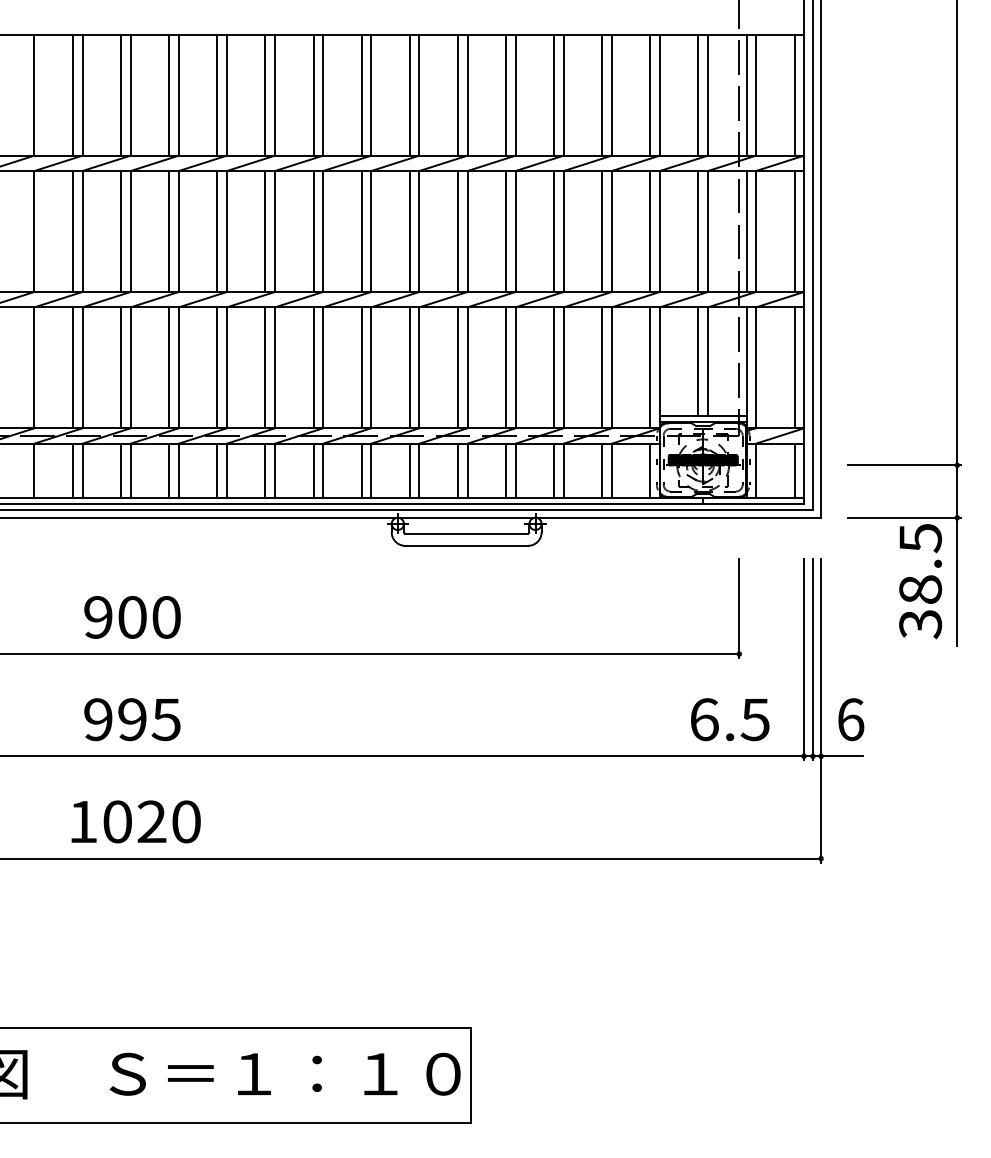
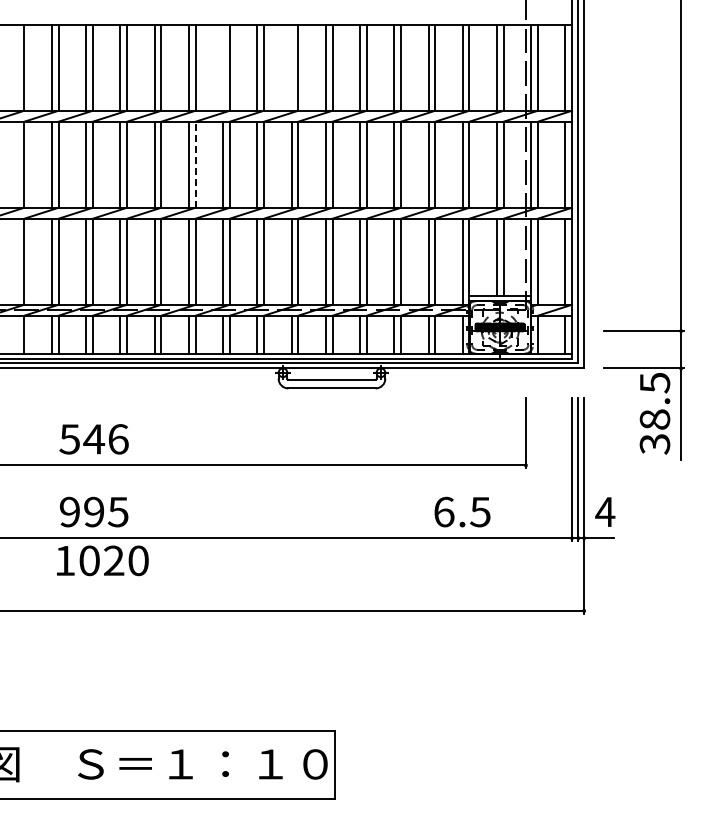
line: (314, 94) -> (223, 67), removed
line: (409, 94) -> (291, 67), removed
line: (274, 231) -> (195, 164), solid -> dashed
text: (131, 617) -> (93, 439), 900 -> 546
text: (730, 718) -> (462, 511), moved
text: (851, 718) -> (605, 511), 6 -> 4
text: (135, 821) -> (102, 560), moved

